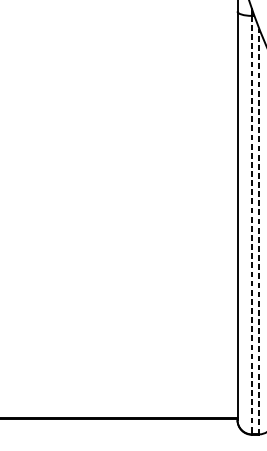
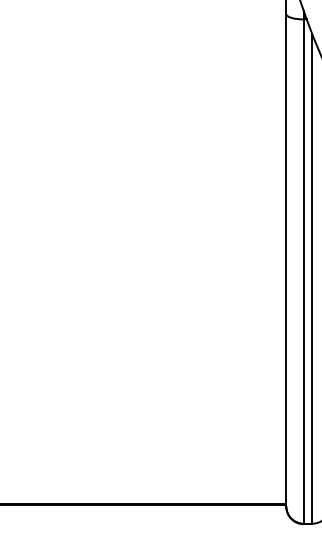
line: (251, 225) -> (303, 272), dashed -> solid
line: (259, 231) -> (312, 279), dashed -> solid

